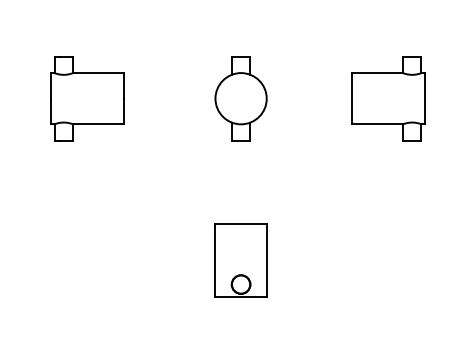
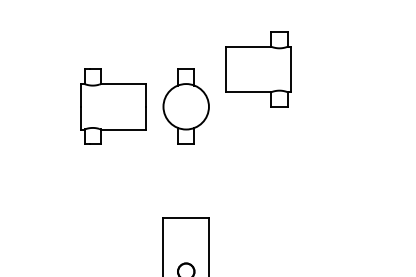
part: (87, 98) -> (113, 106), moved
part: (388, 98) -> (258, 69), moved

